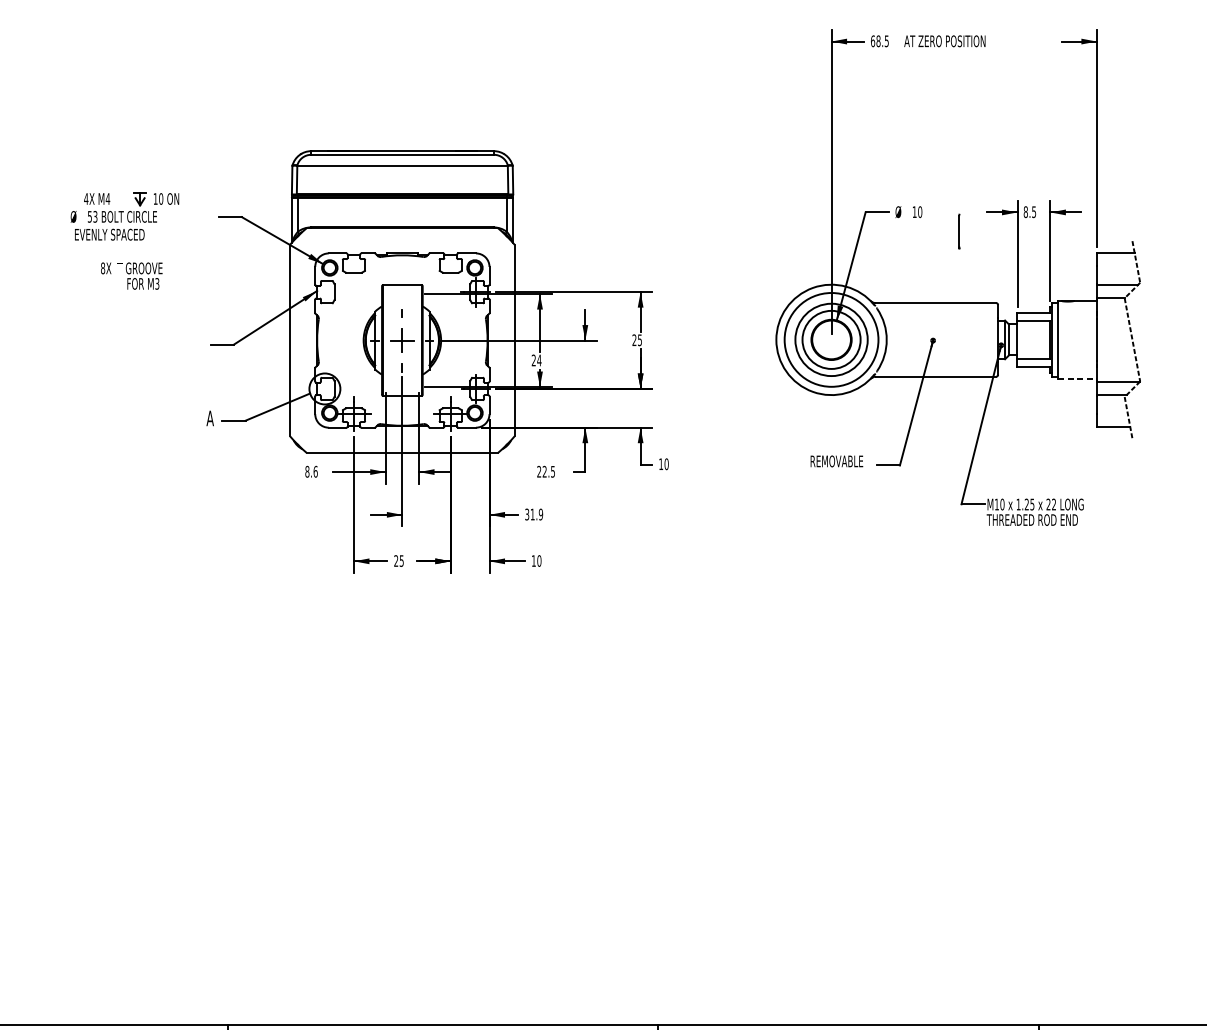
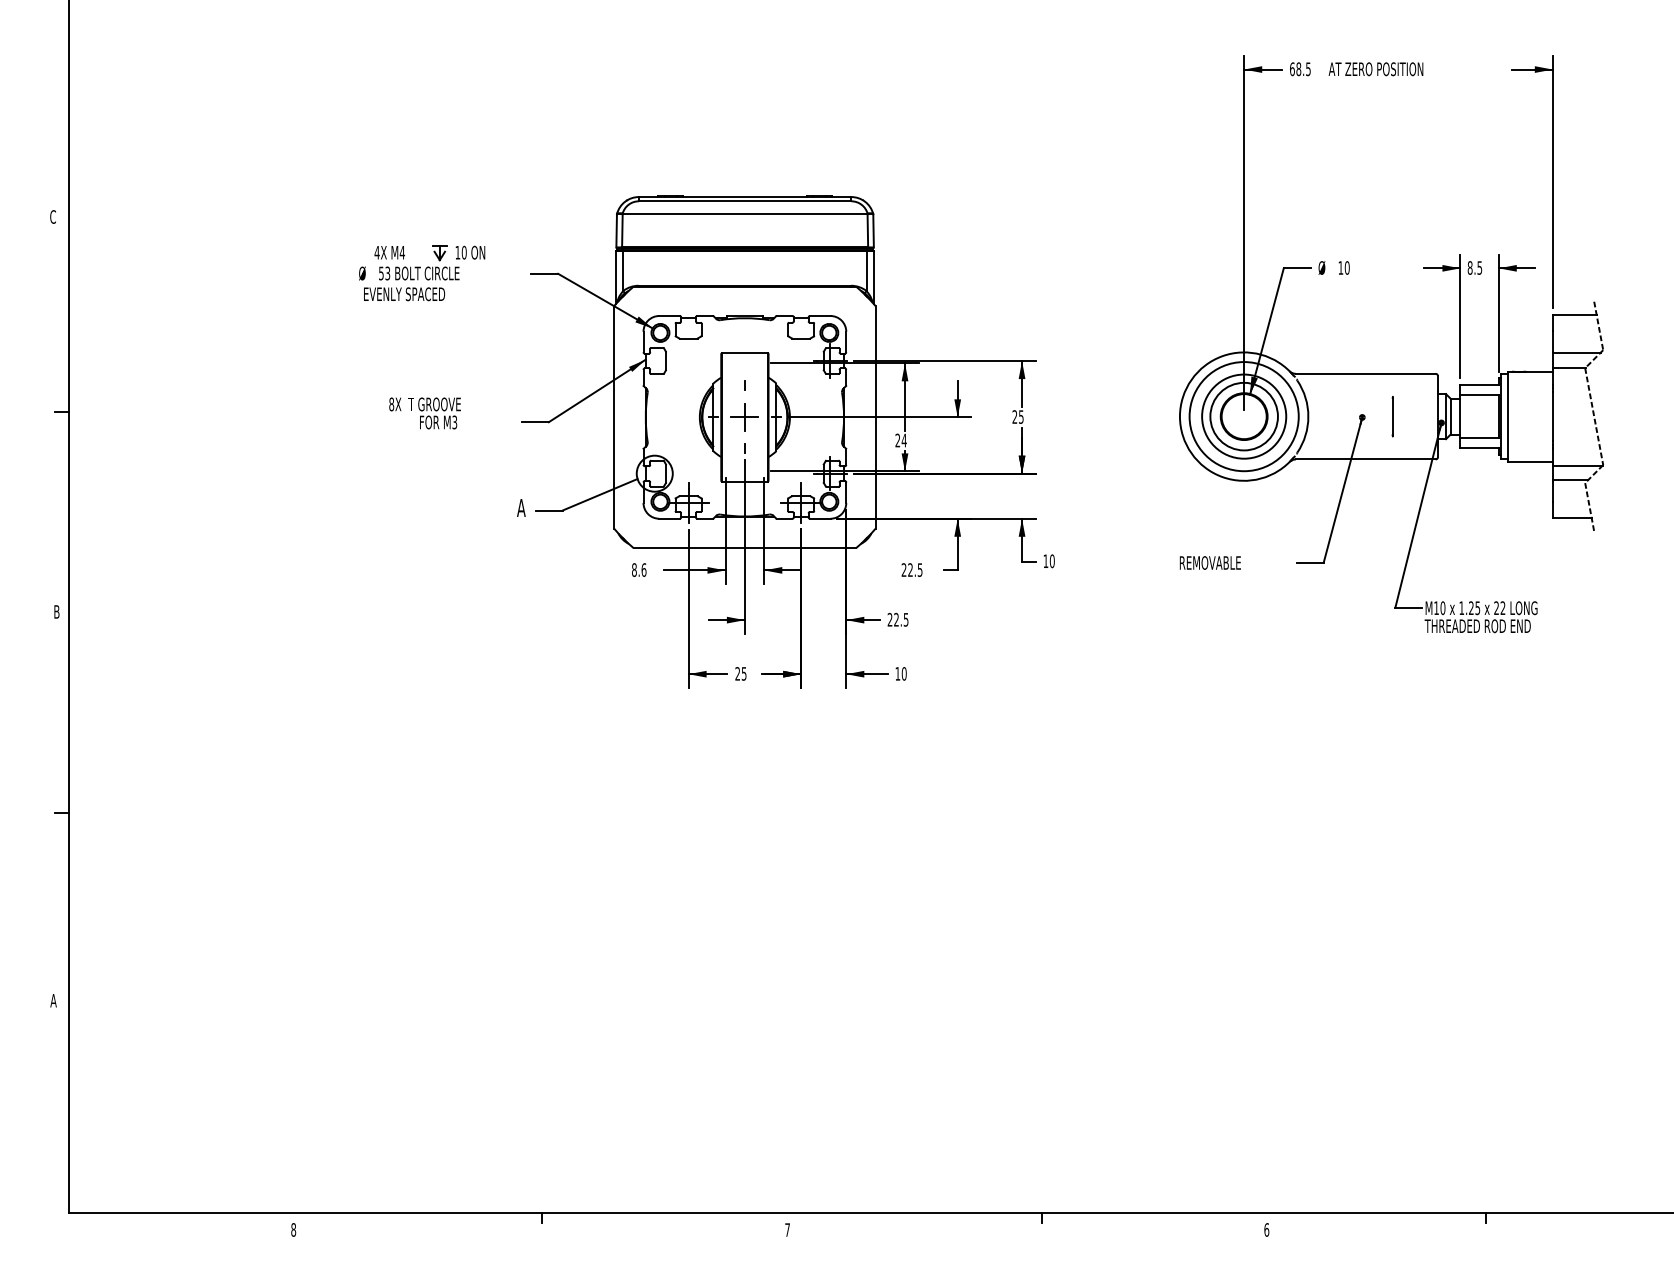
line: (959, 231) -> (1392, 416), moved
text: (131, 276) -> (424, 413), moved
line: (1077, 378) -> (1530, 461), dashed -> solid
text: (836, 460) -> (1209, 562), moved
text: (533, 514) -> (897, 619), 31.9 -> 22.5

